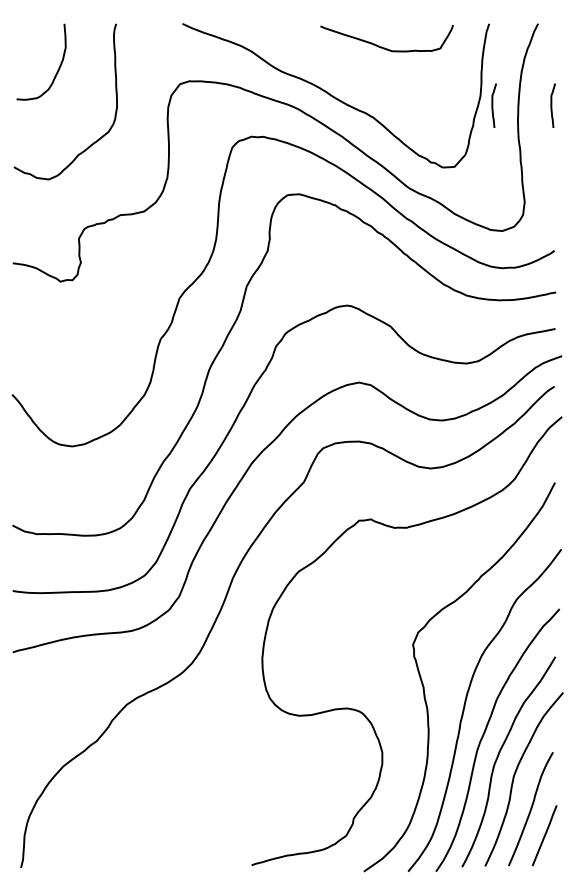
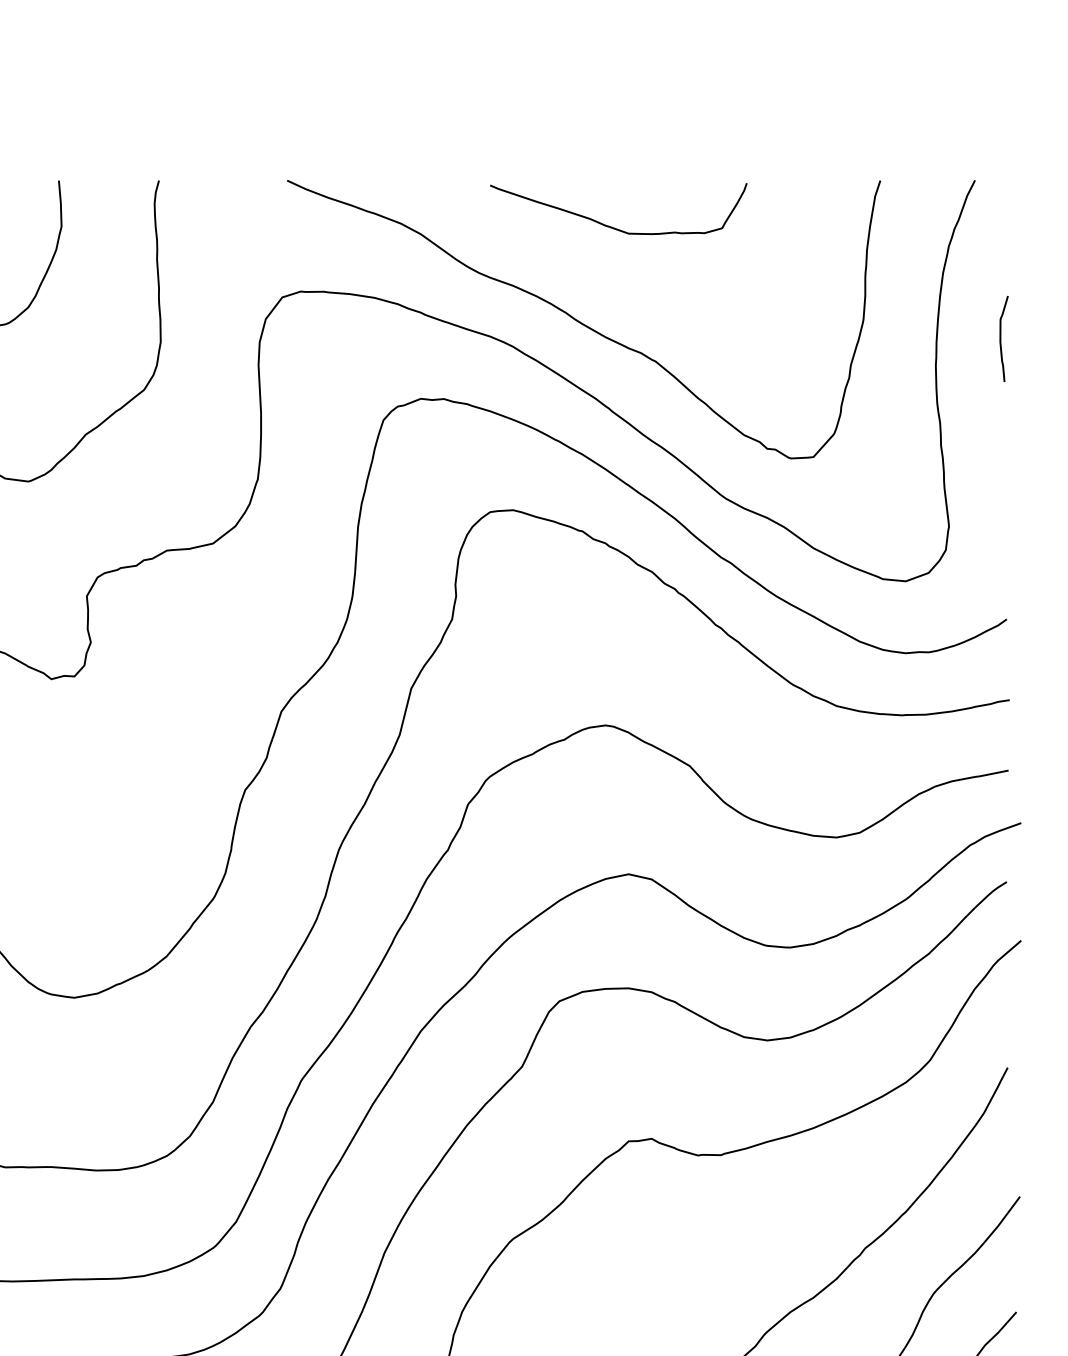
curve: (382, 46) -> (610, 224), moved
curve: (493, 105) -> (888, 338), removed

